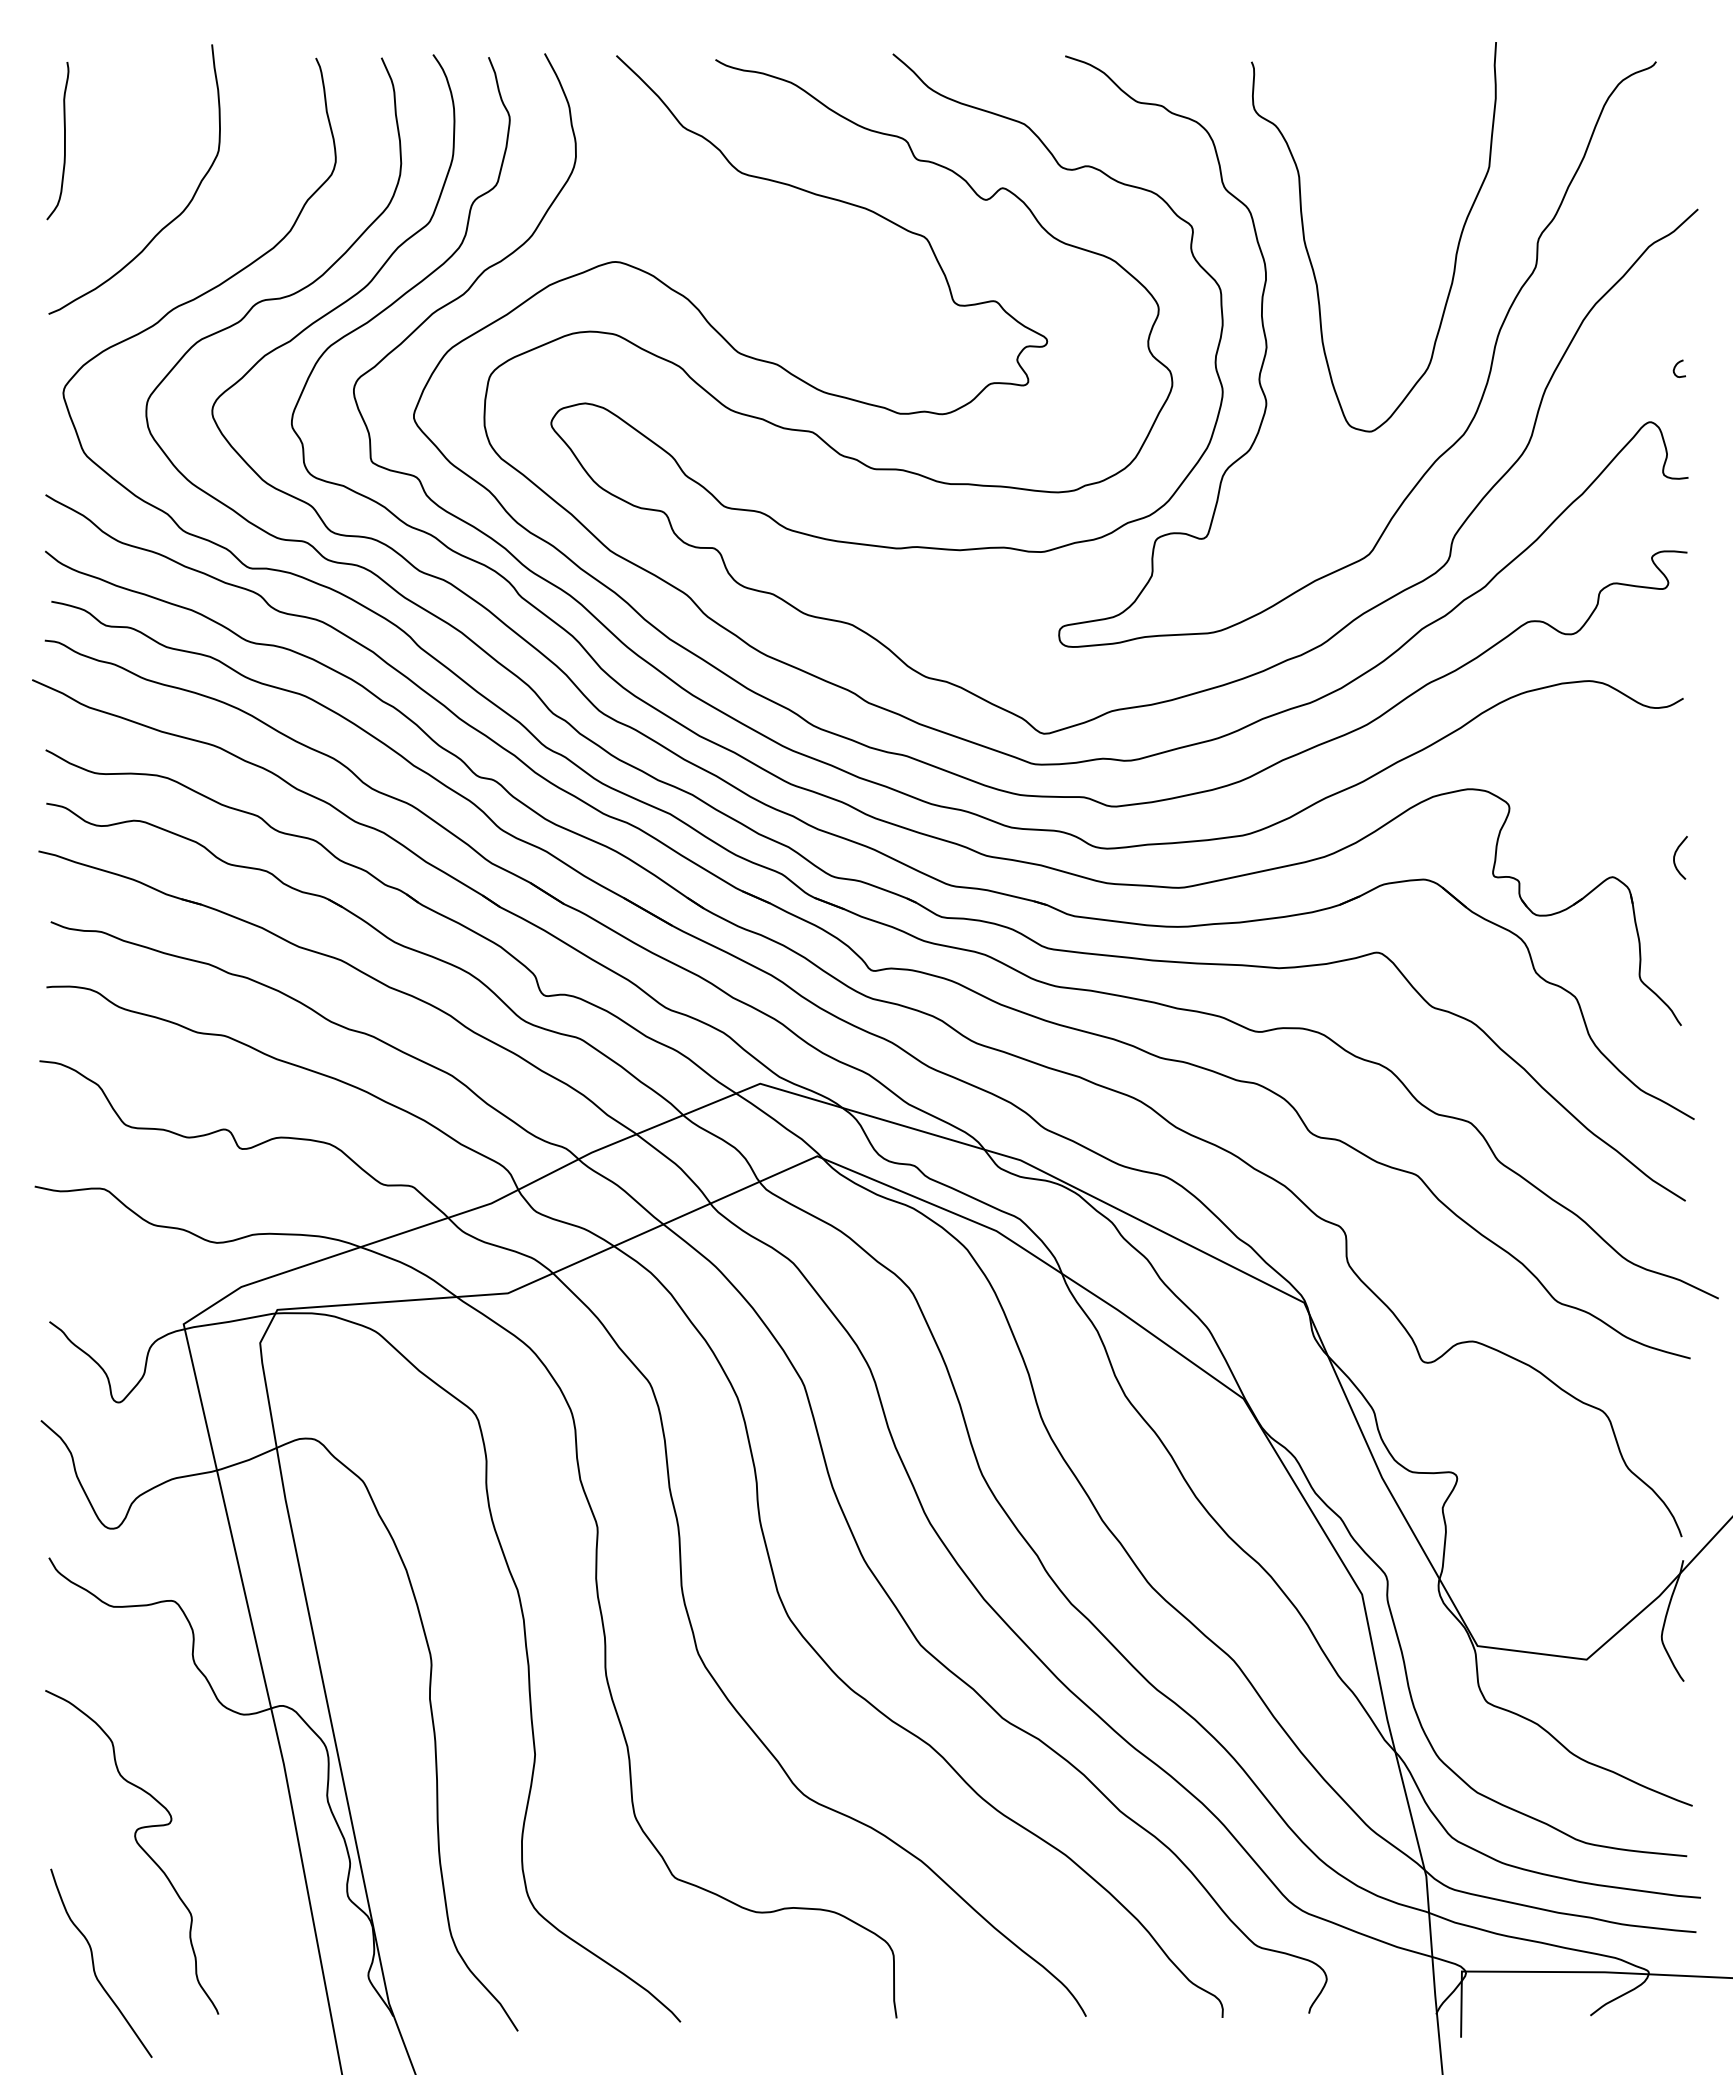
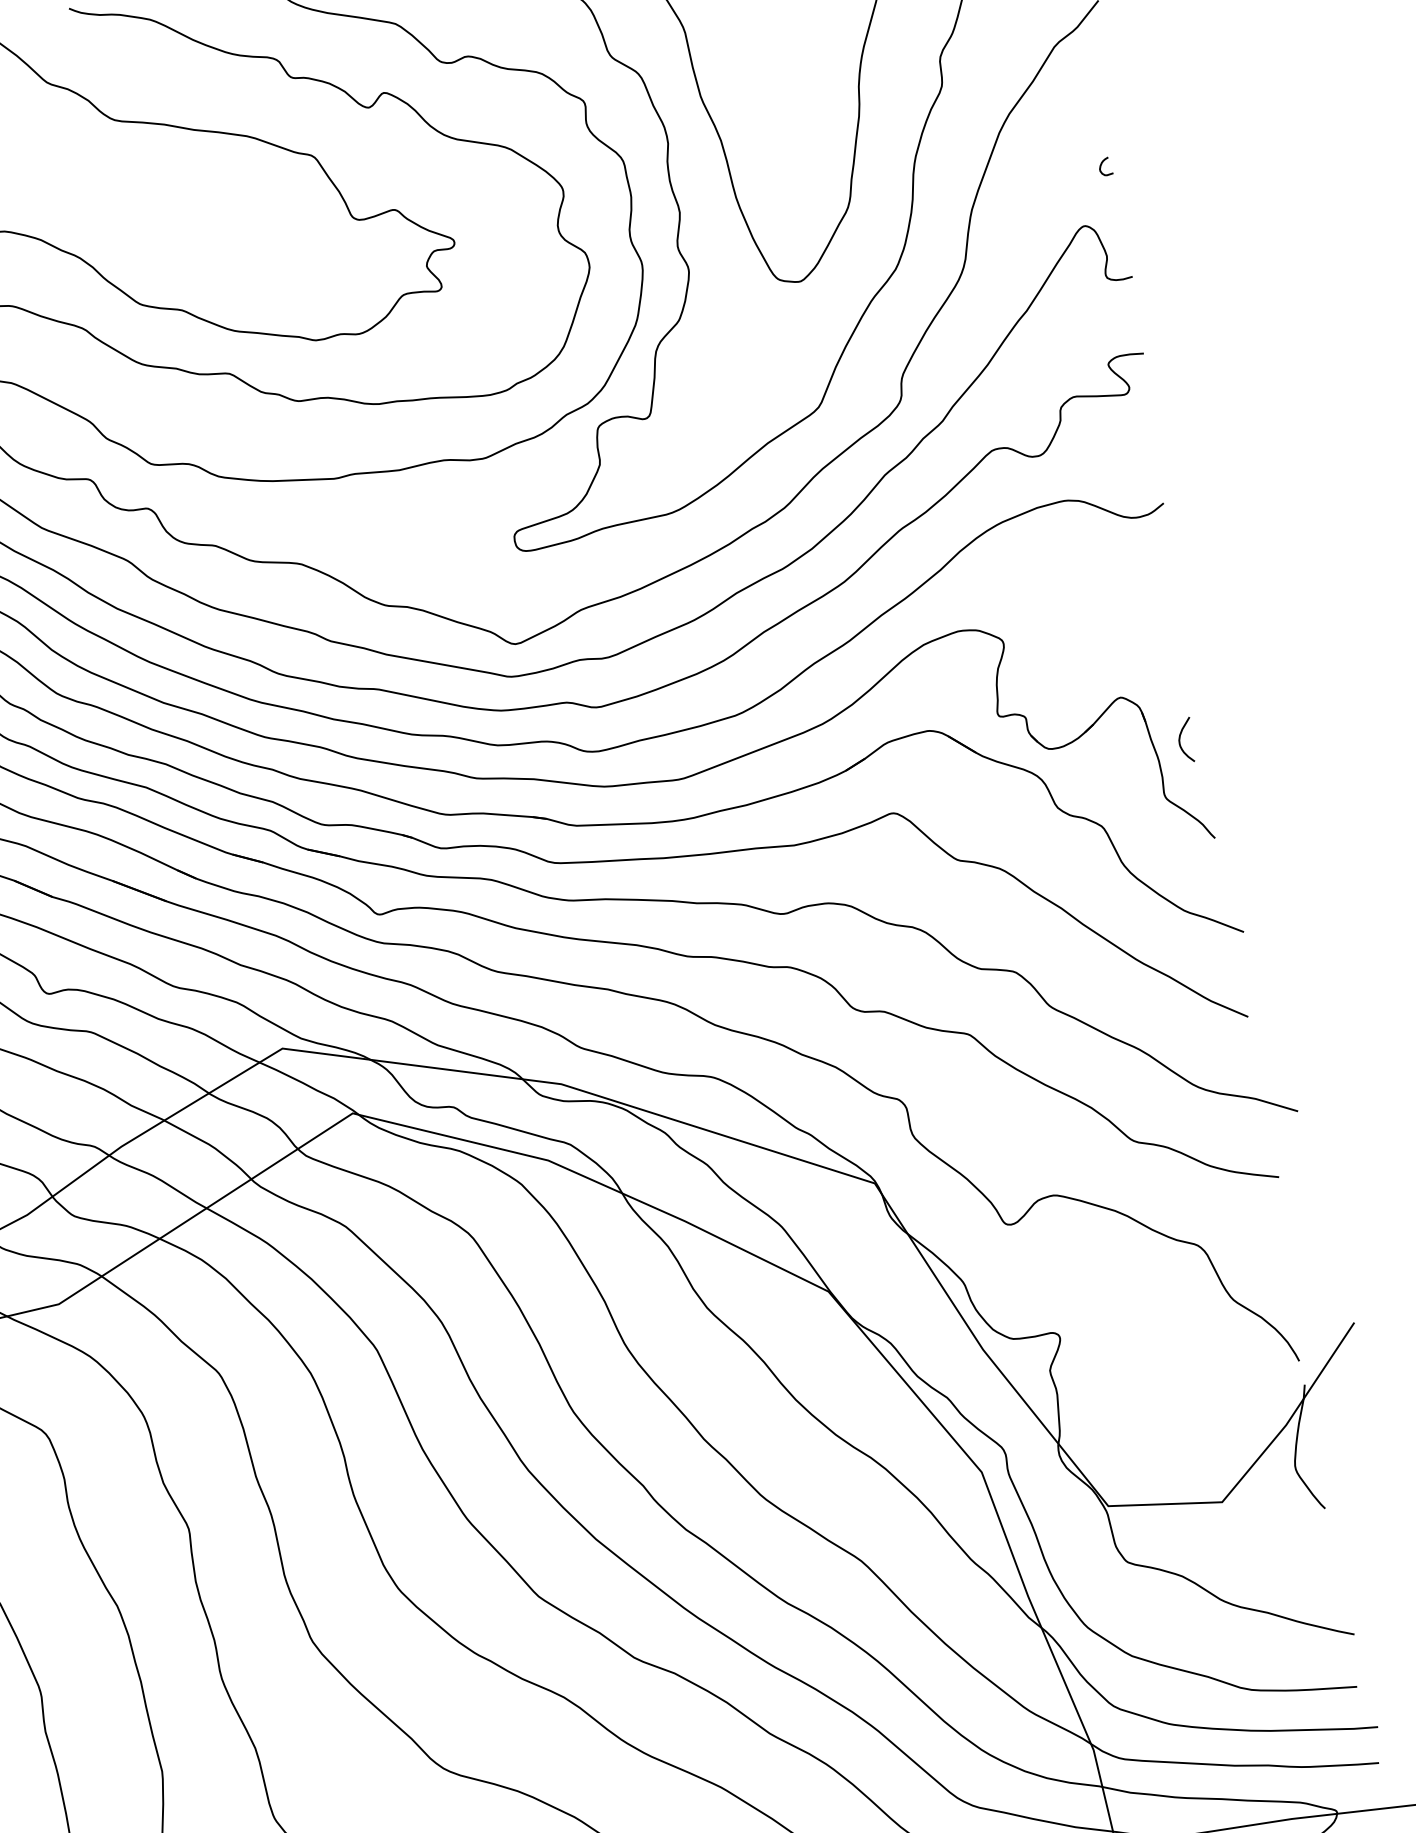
curve: (1675, 856) -> (1180, 739), moved

